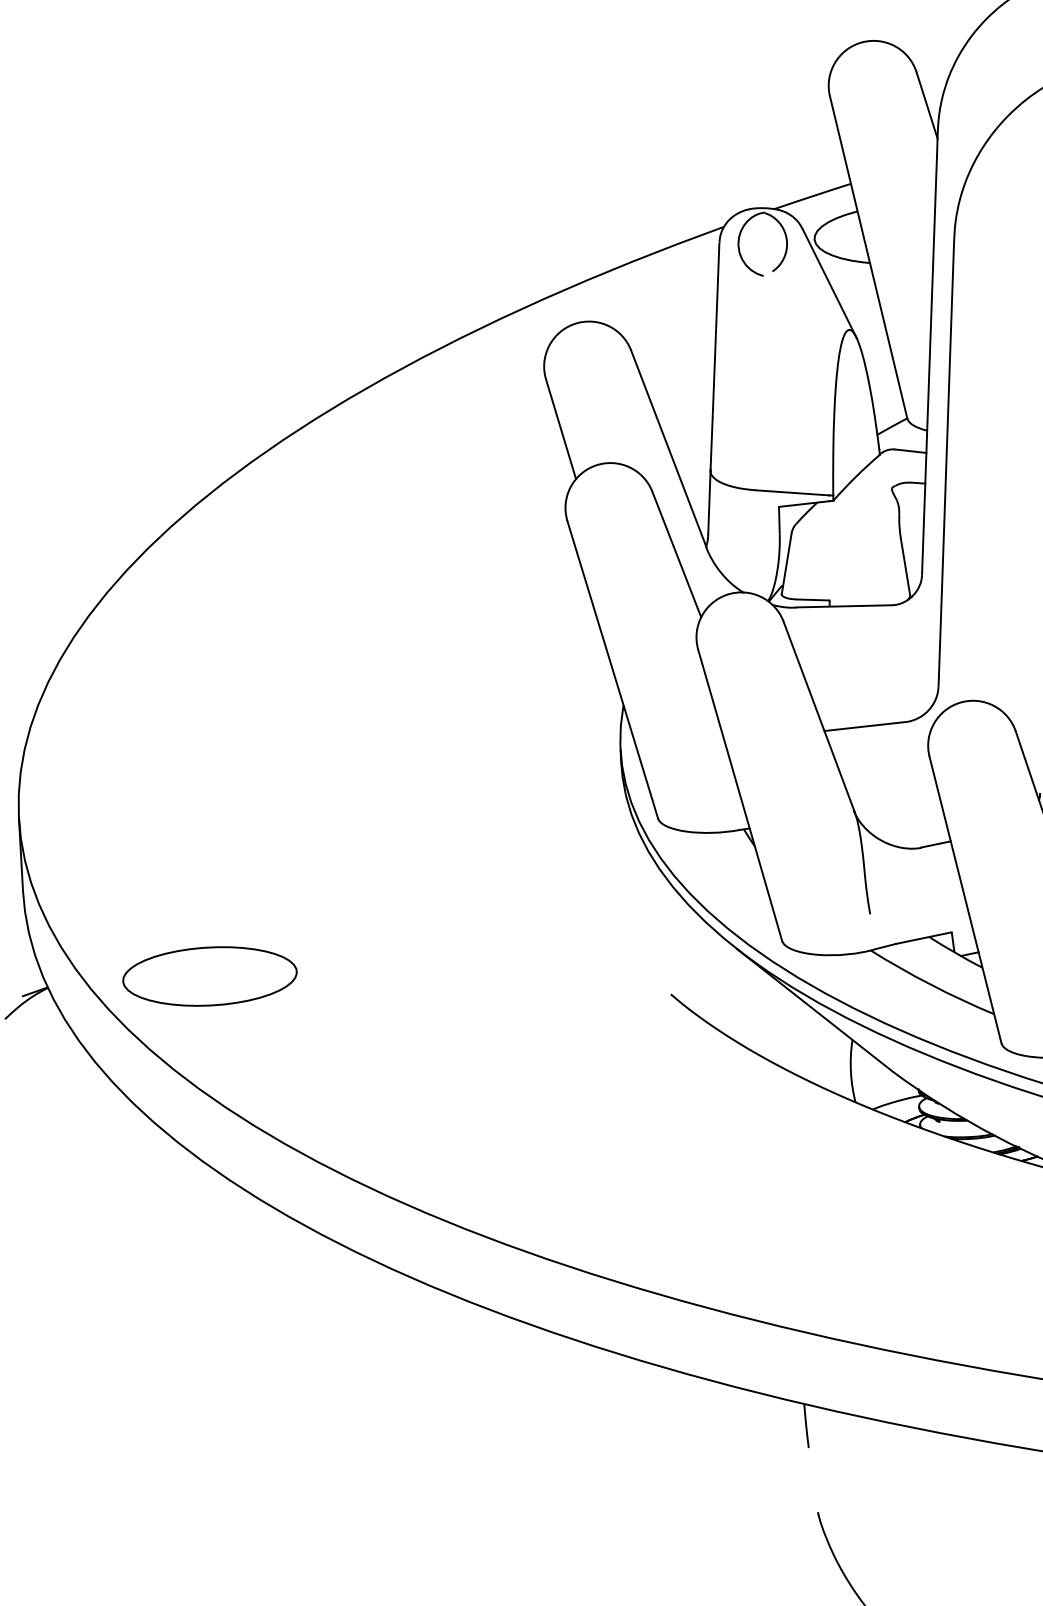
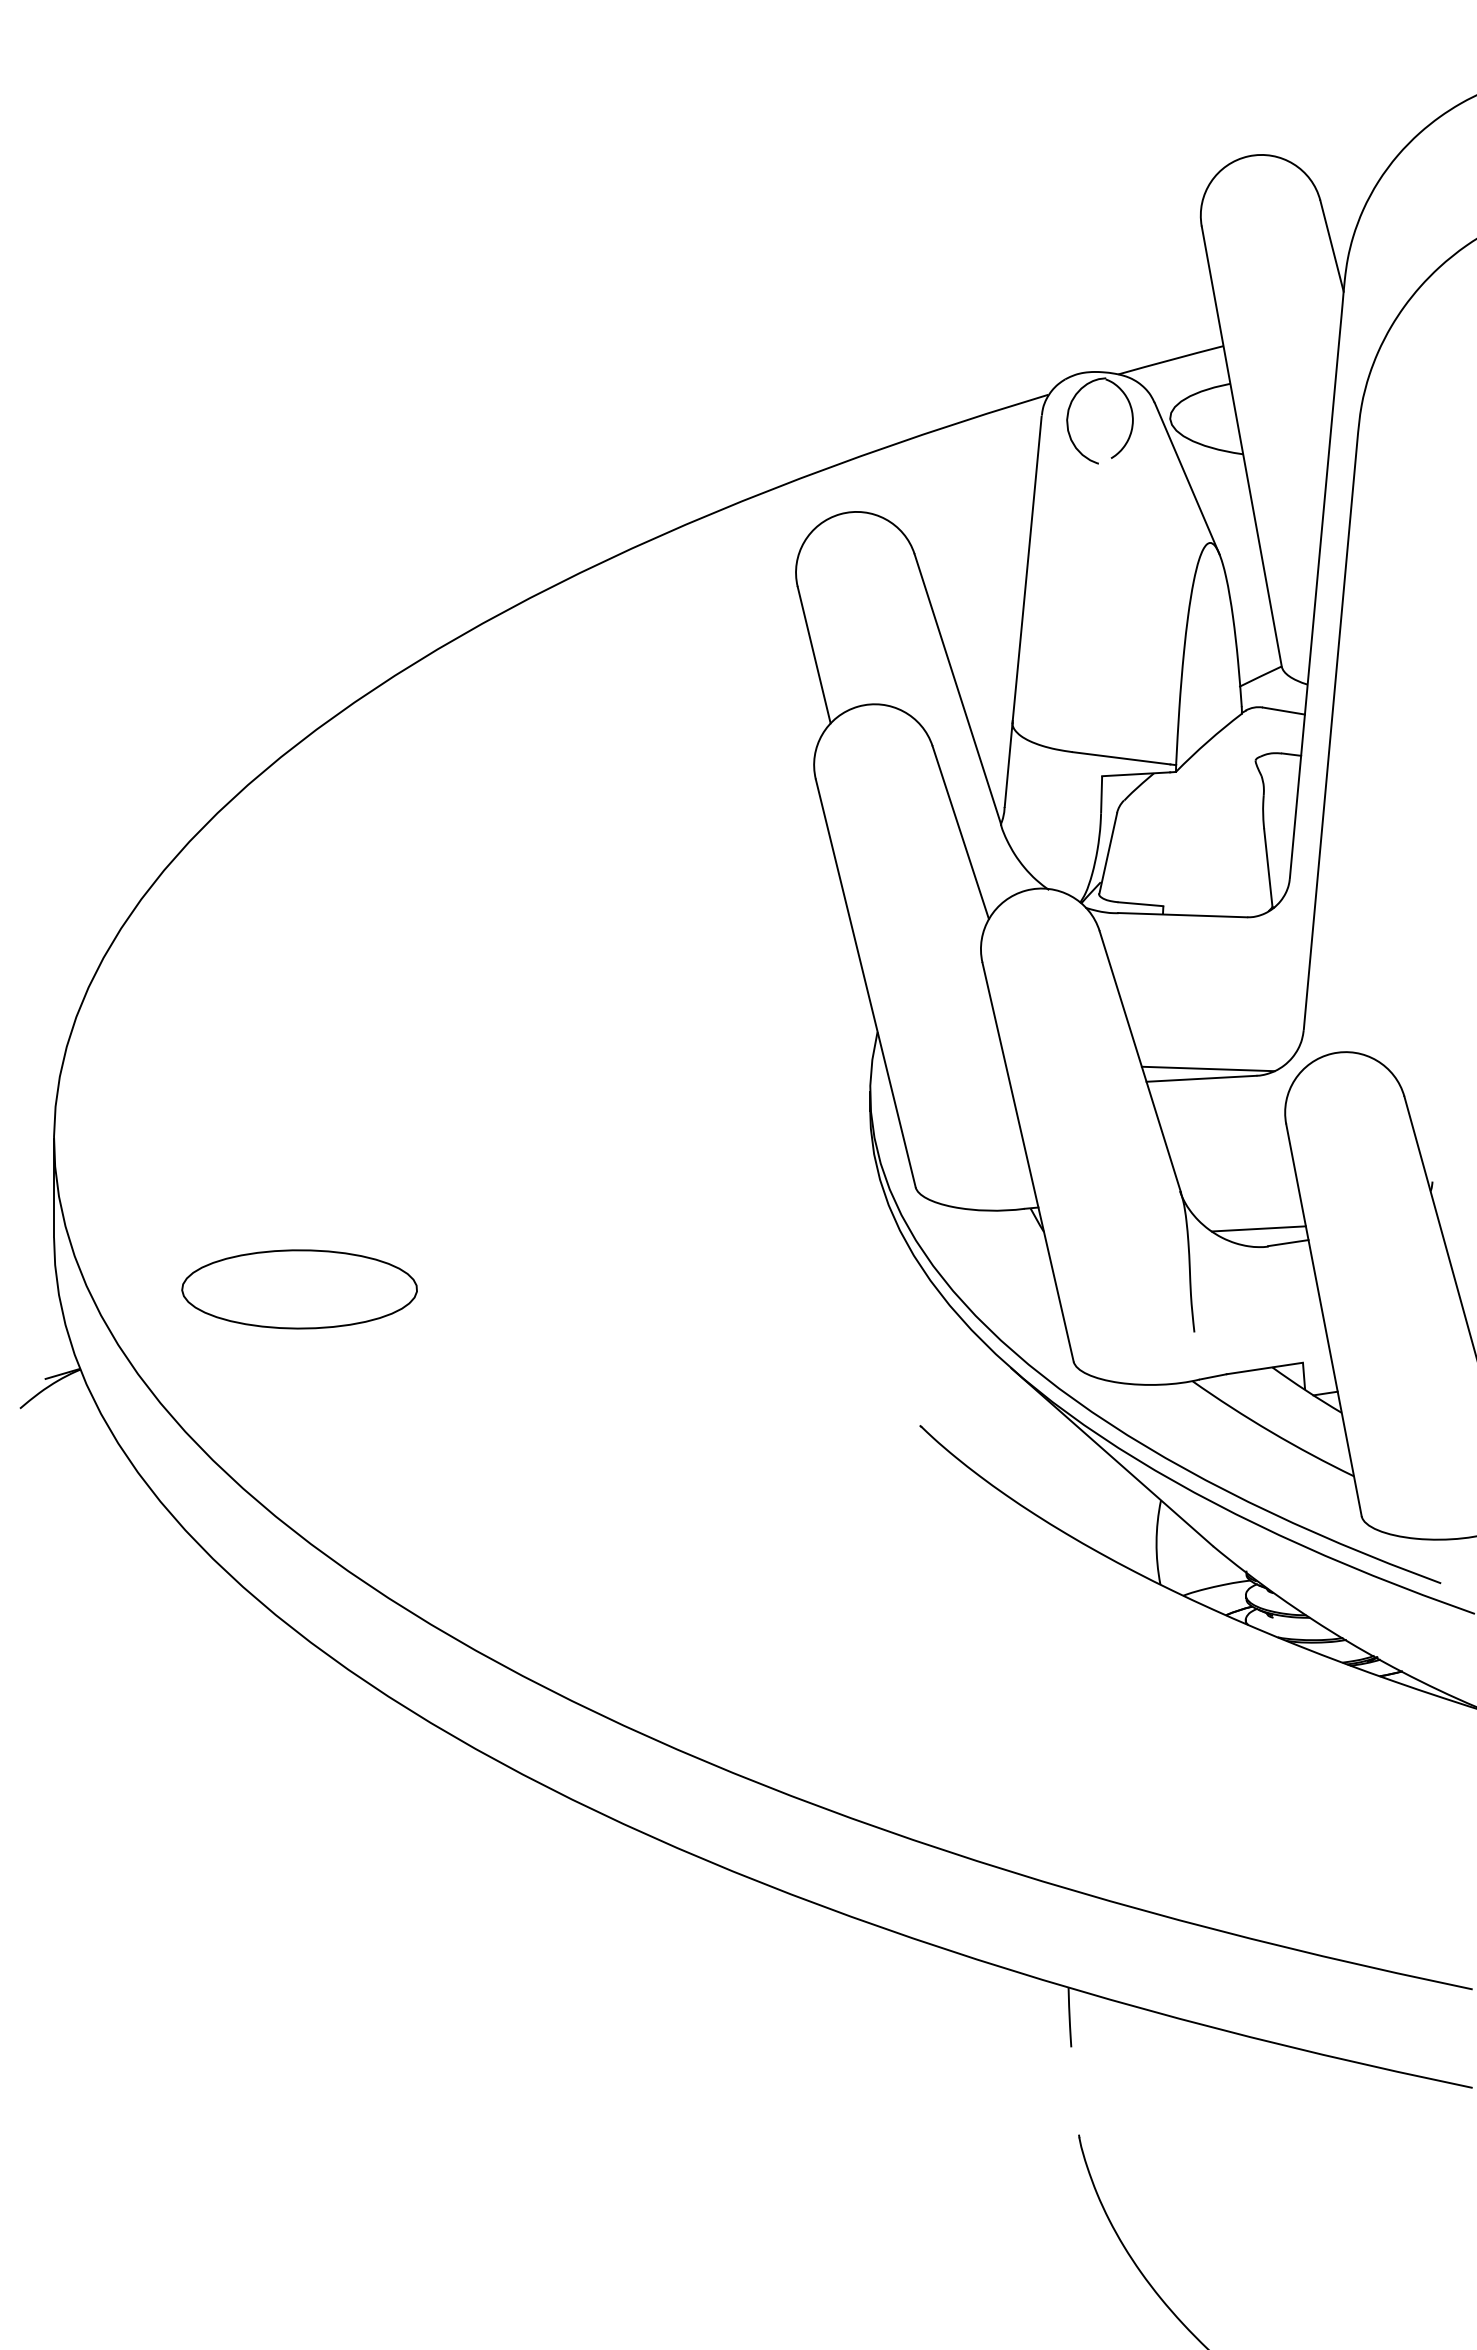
line: (868, 718) -> (1207, 1068), added
line: (913, 834) -> (1258, 1228), added
part: (209, 976) -> (299, 1289), moved

